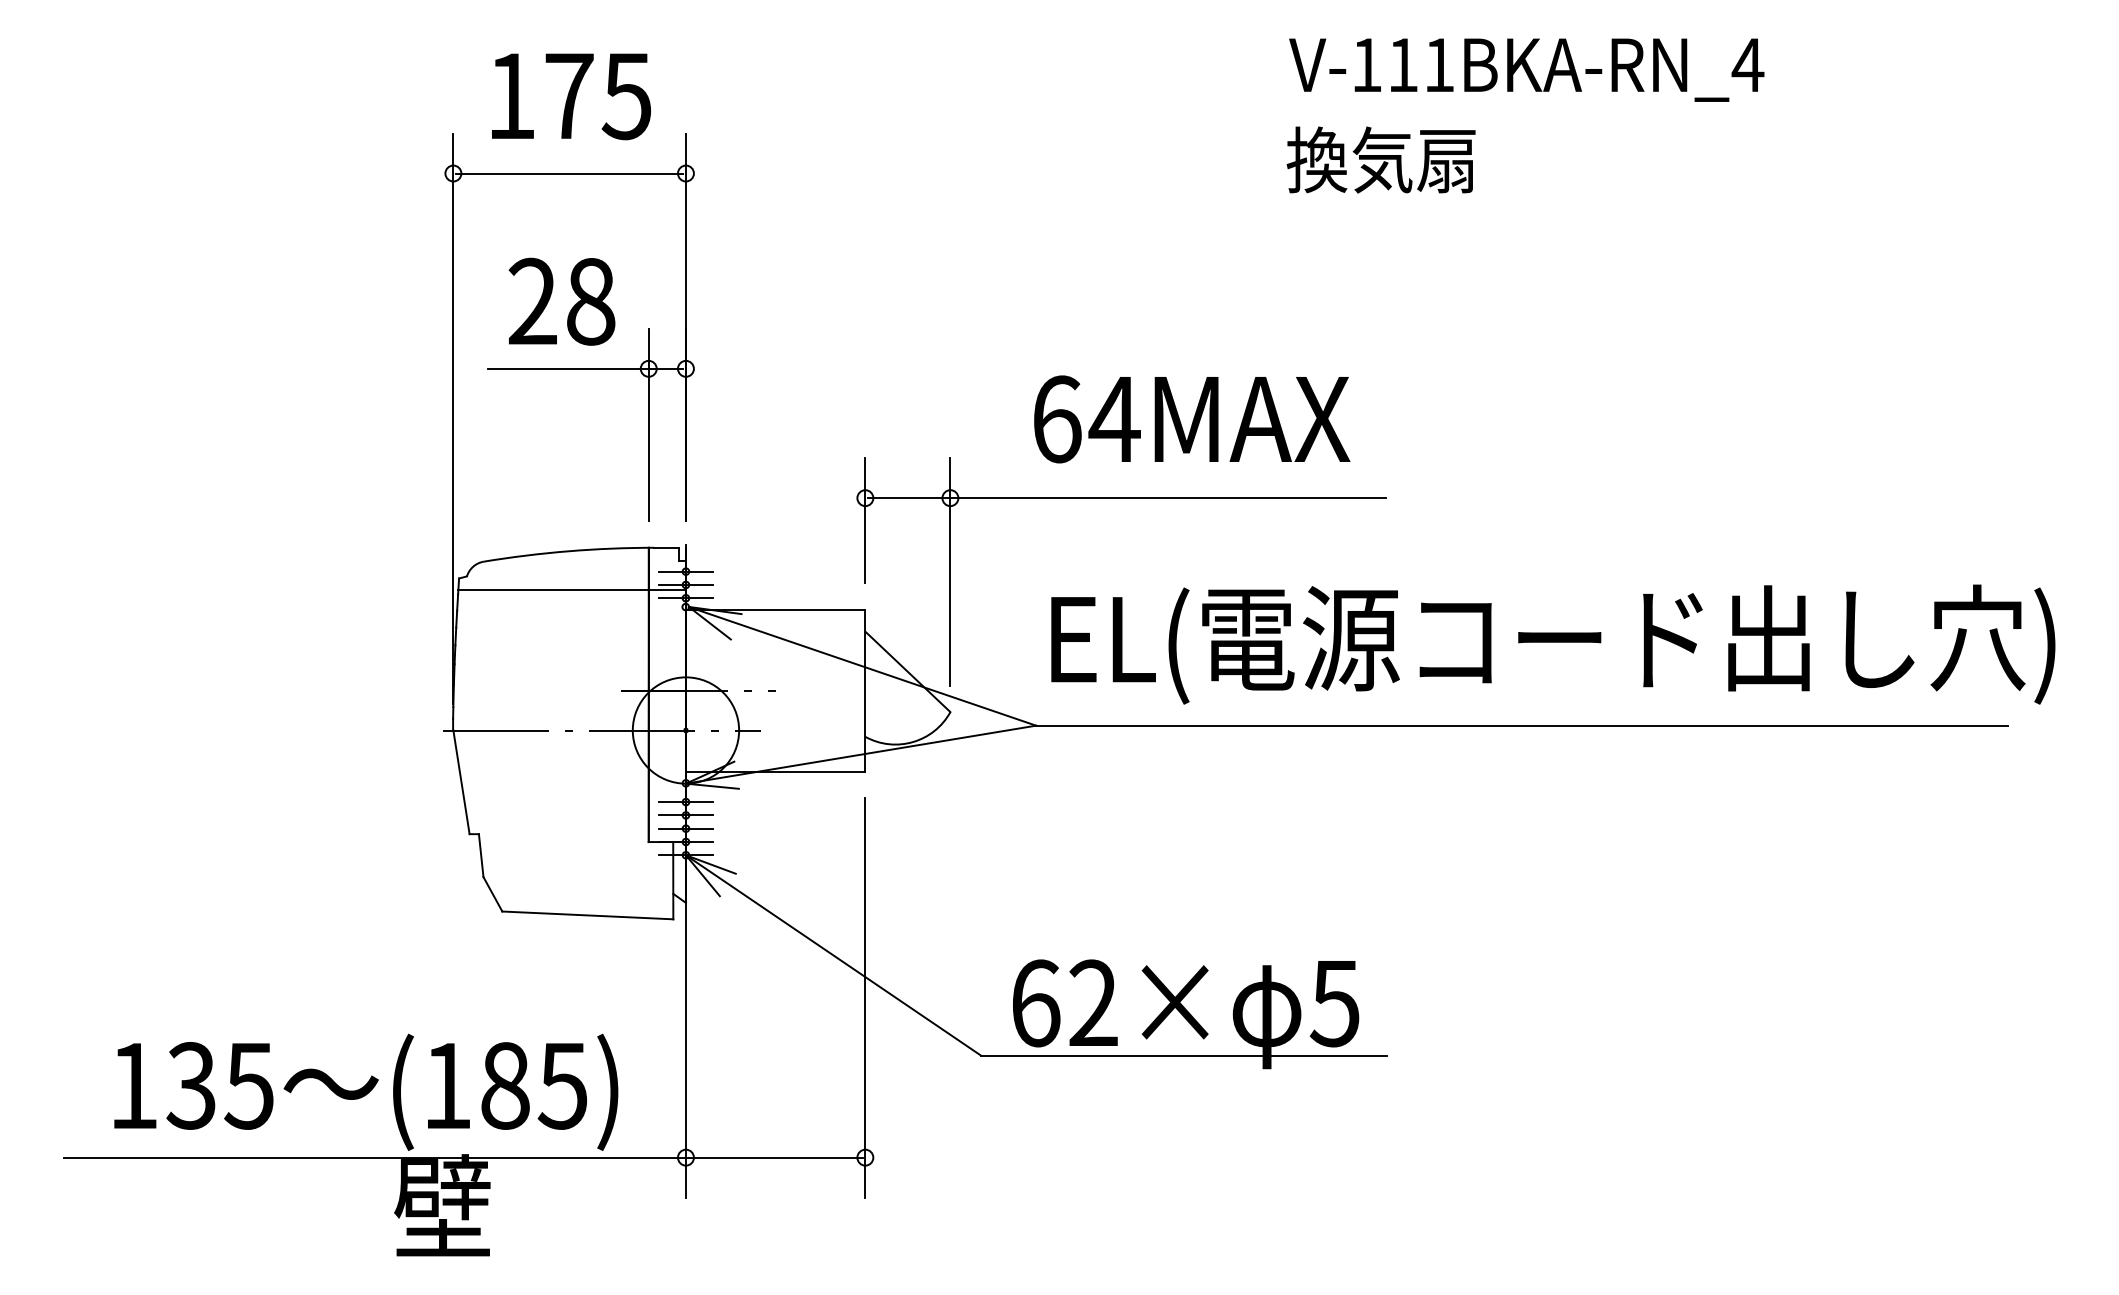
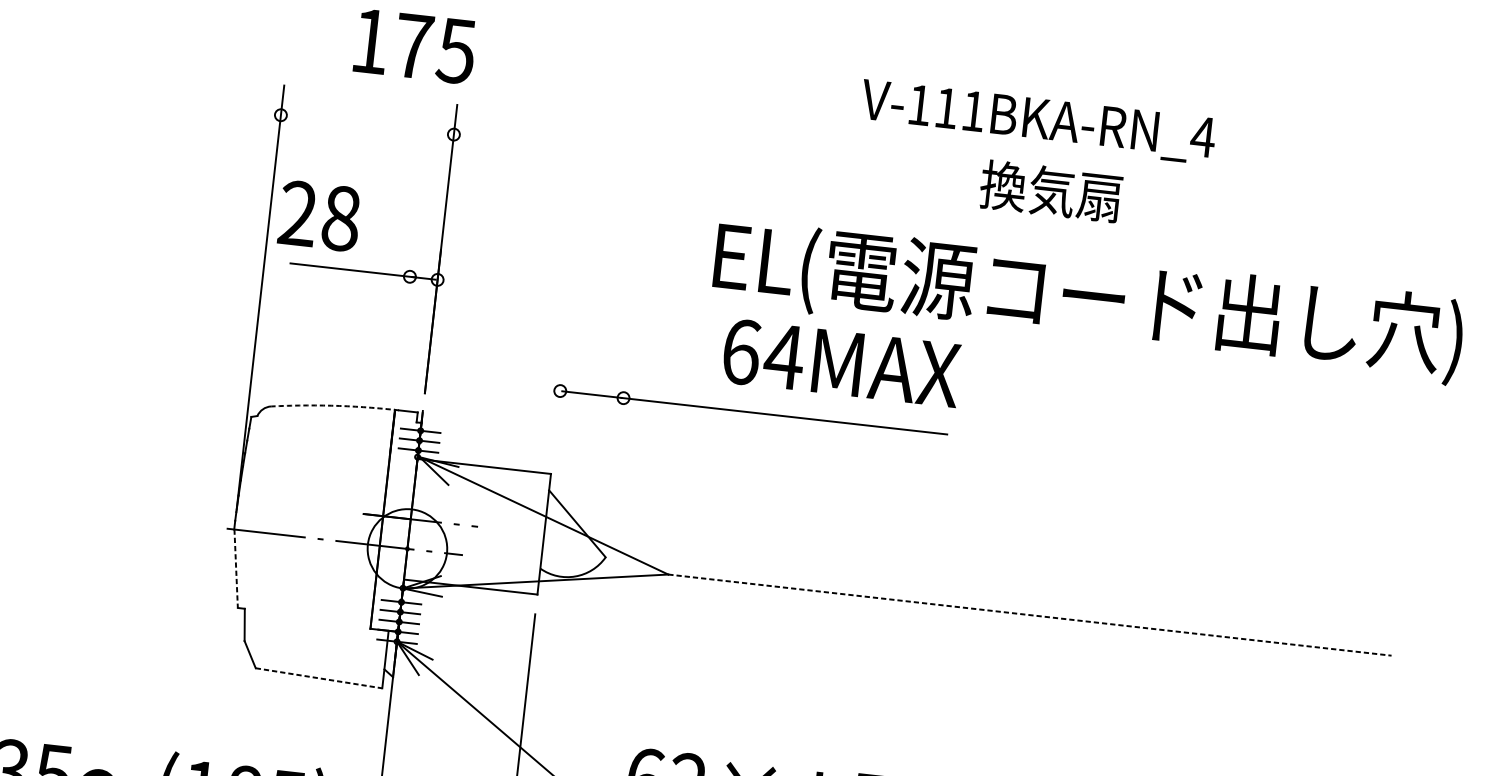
text: (1526, 69) -> (1037, 121), moved
text: (571, 96) -> (415, 46), moved
text: (1380, 159) -> (1050, 190), moved
line: (569, 173) -> (367, 124), removed
text: (561, 301) -> (319, 215), moved
text: (1192, 419) -> (842, 363), moved
line: (648, 424) -> (405, 318), removed
line: (865, 520) -> (558, 407), removed
arc: (568, 551) -> (335, 405), solid -> dashed
line: (950, 571) -> (617, 452), removed
line: (571, 590) -> (333, 435), removed
text: (1553, 644) -> (1088, 300), moved
line: (1522, 725) -> (1030, 615), solid -> dashed
line: (461, 782) -> (236, 568), solid -> dashed
line: (587, 915) -> (318, 678), solid -> dashed

